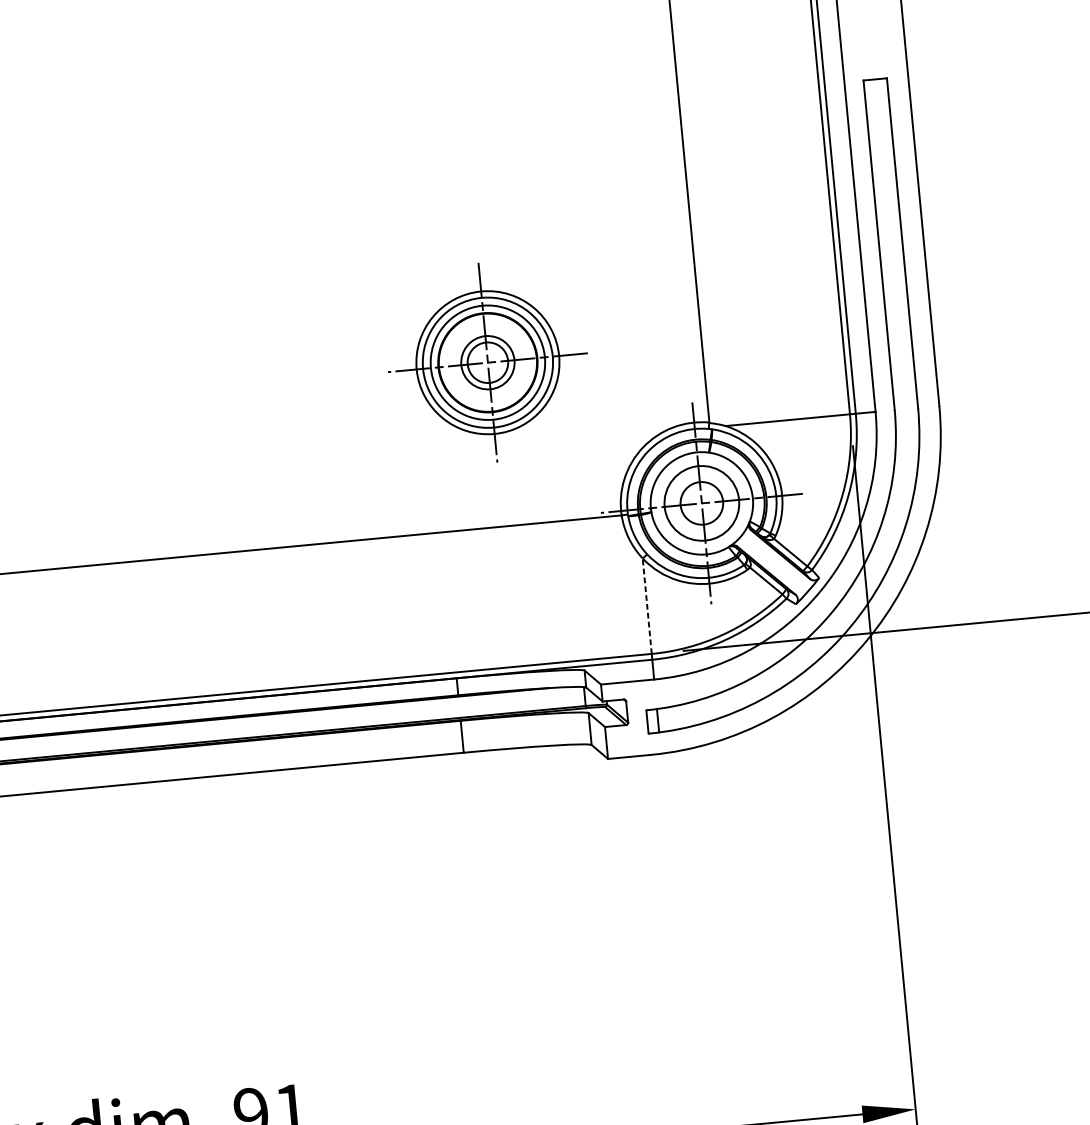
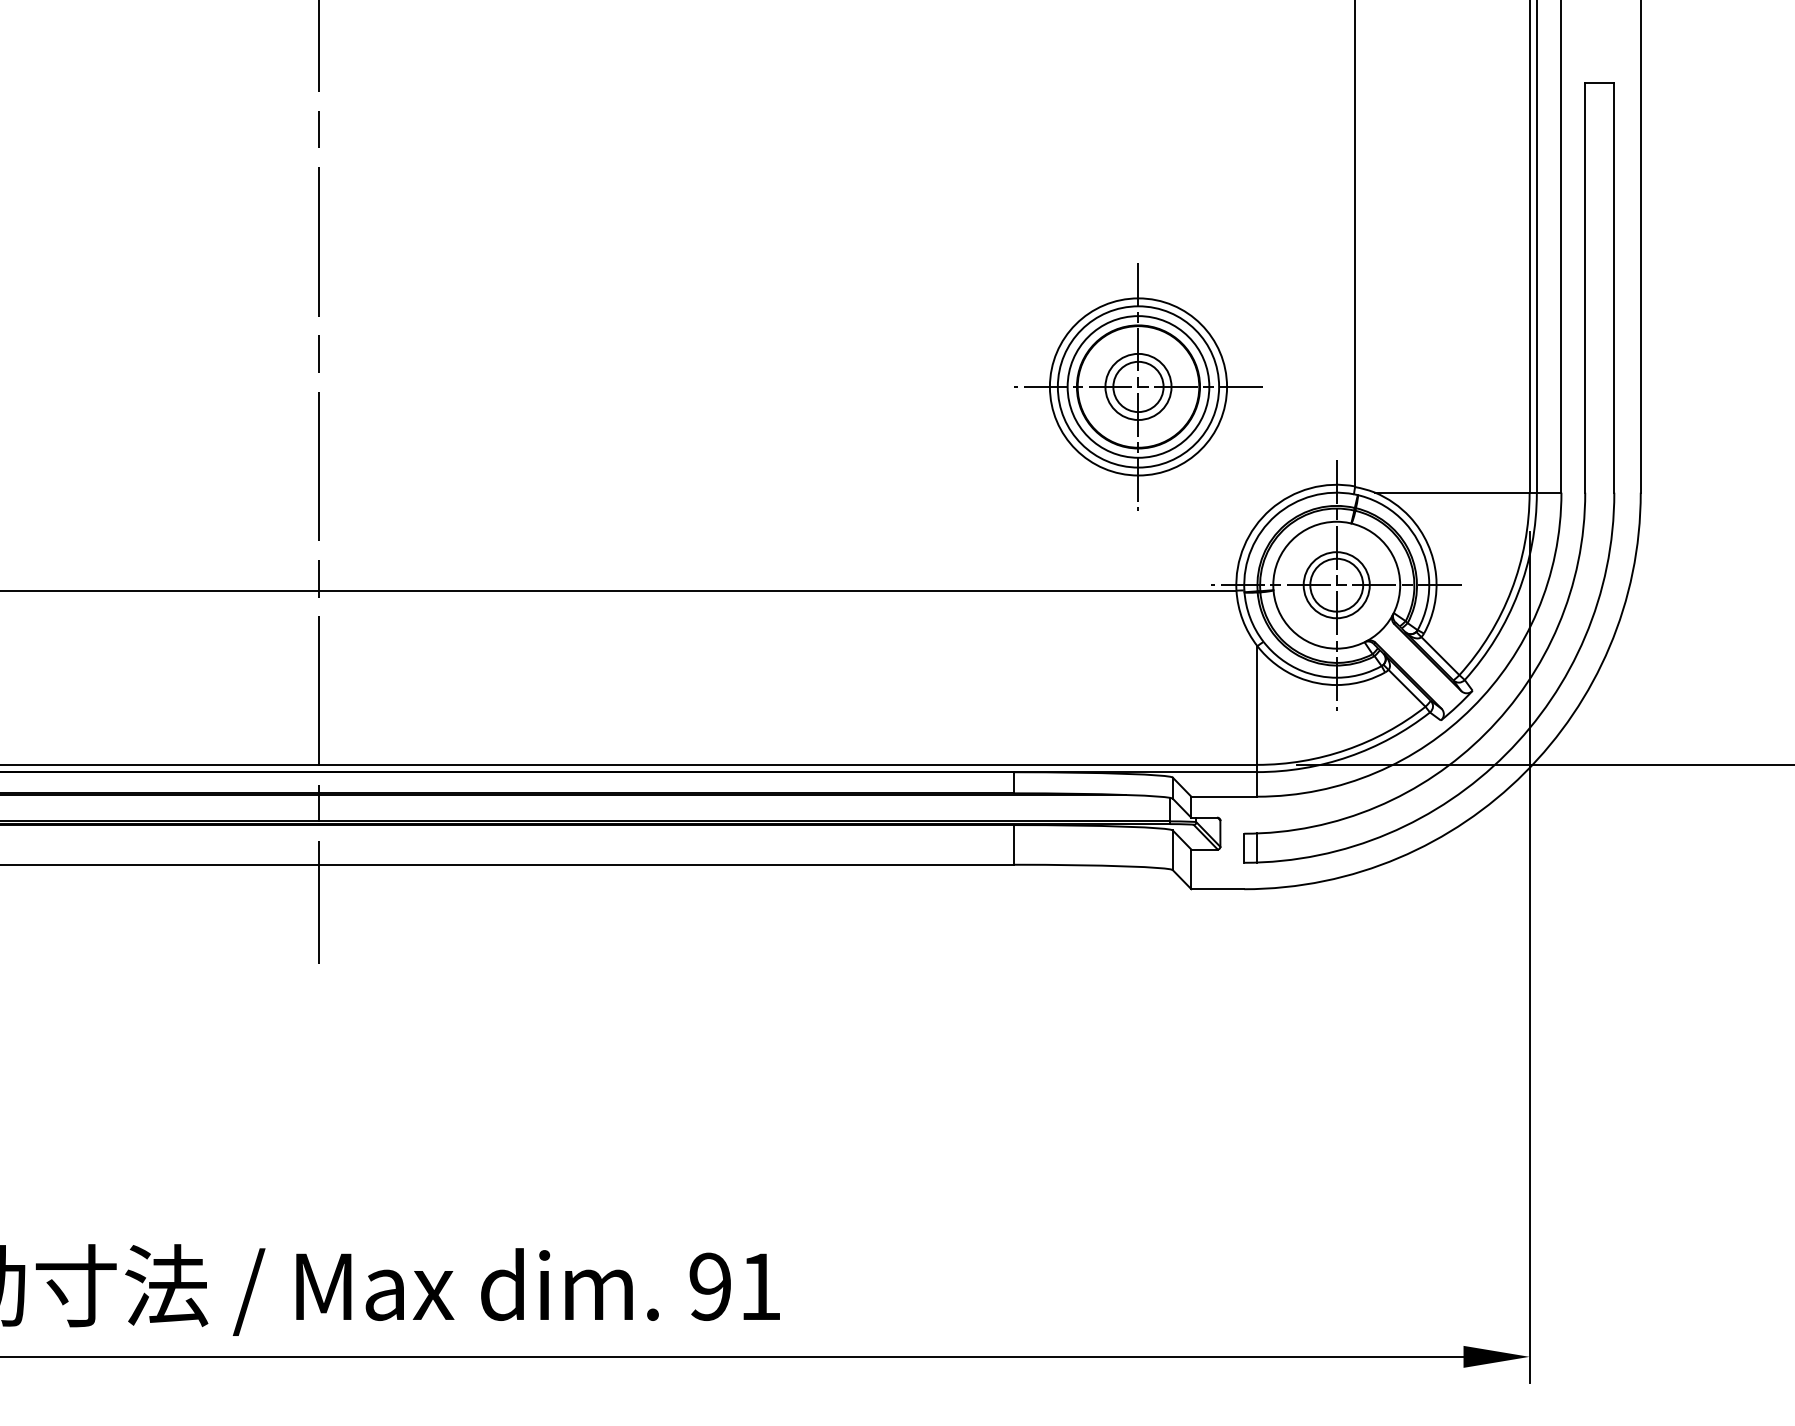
part: (487, 362) -> (1138, 386), moved
circle: (701, 503) -> (1336, 585), size x0.71
line: (647, 606) -> (1257, 705), dashed -> solid

